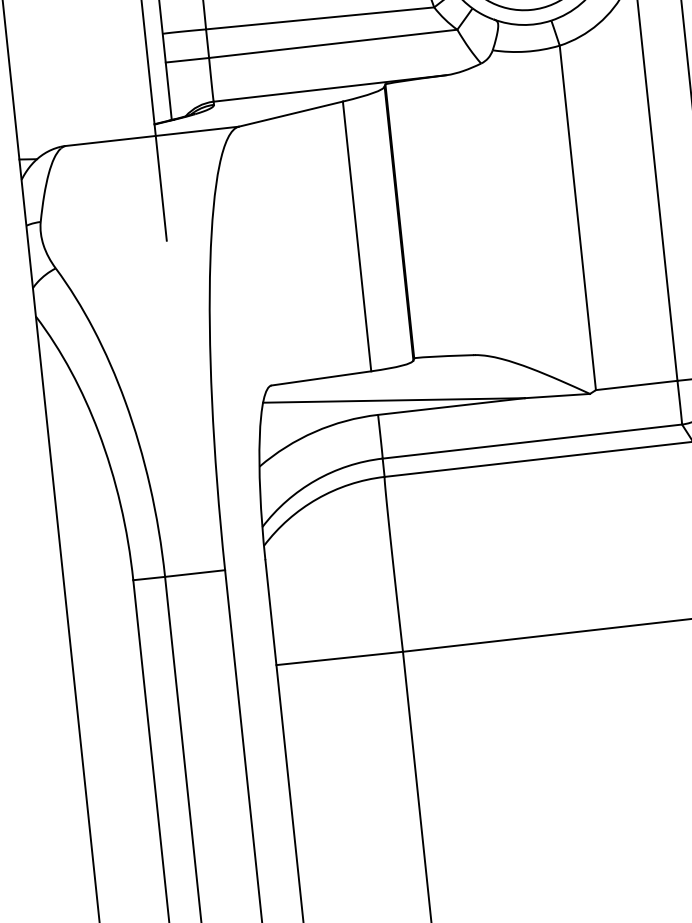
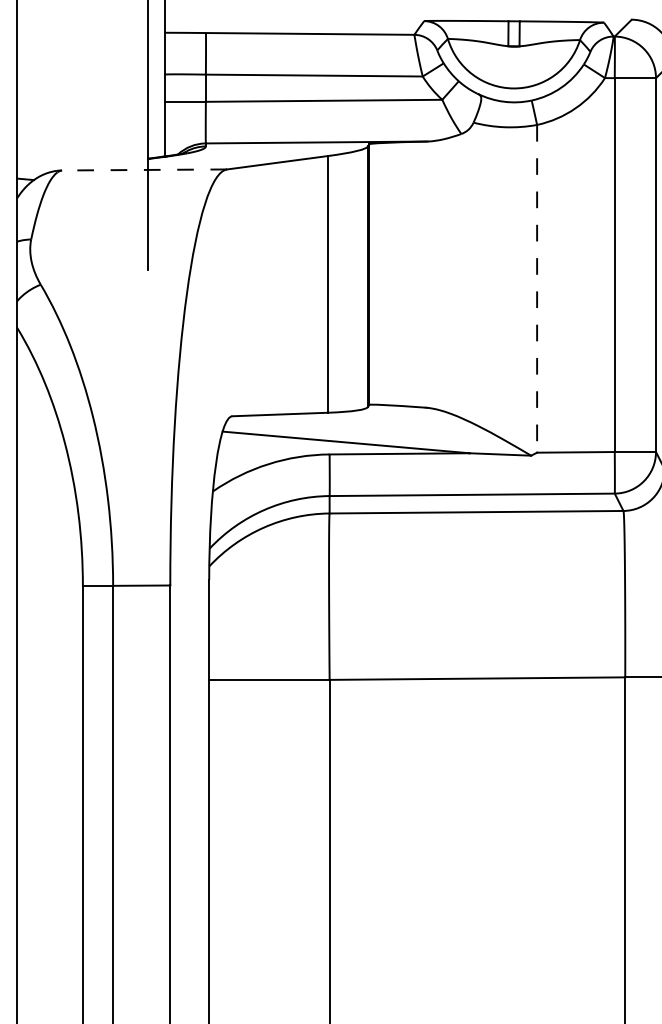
line: (152, 135) -> (144, 169), solid -> dashed
line: (578, 217) -> (537, 288), solid -> dashed

